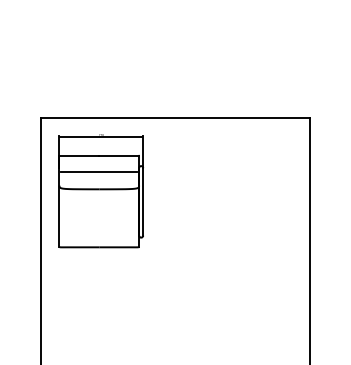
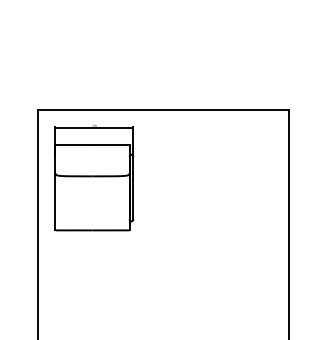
line: (99, 172) -> (92, 160), removed

